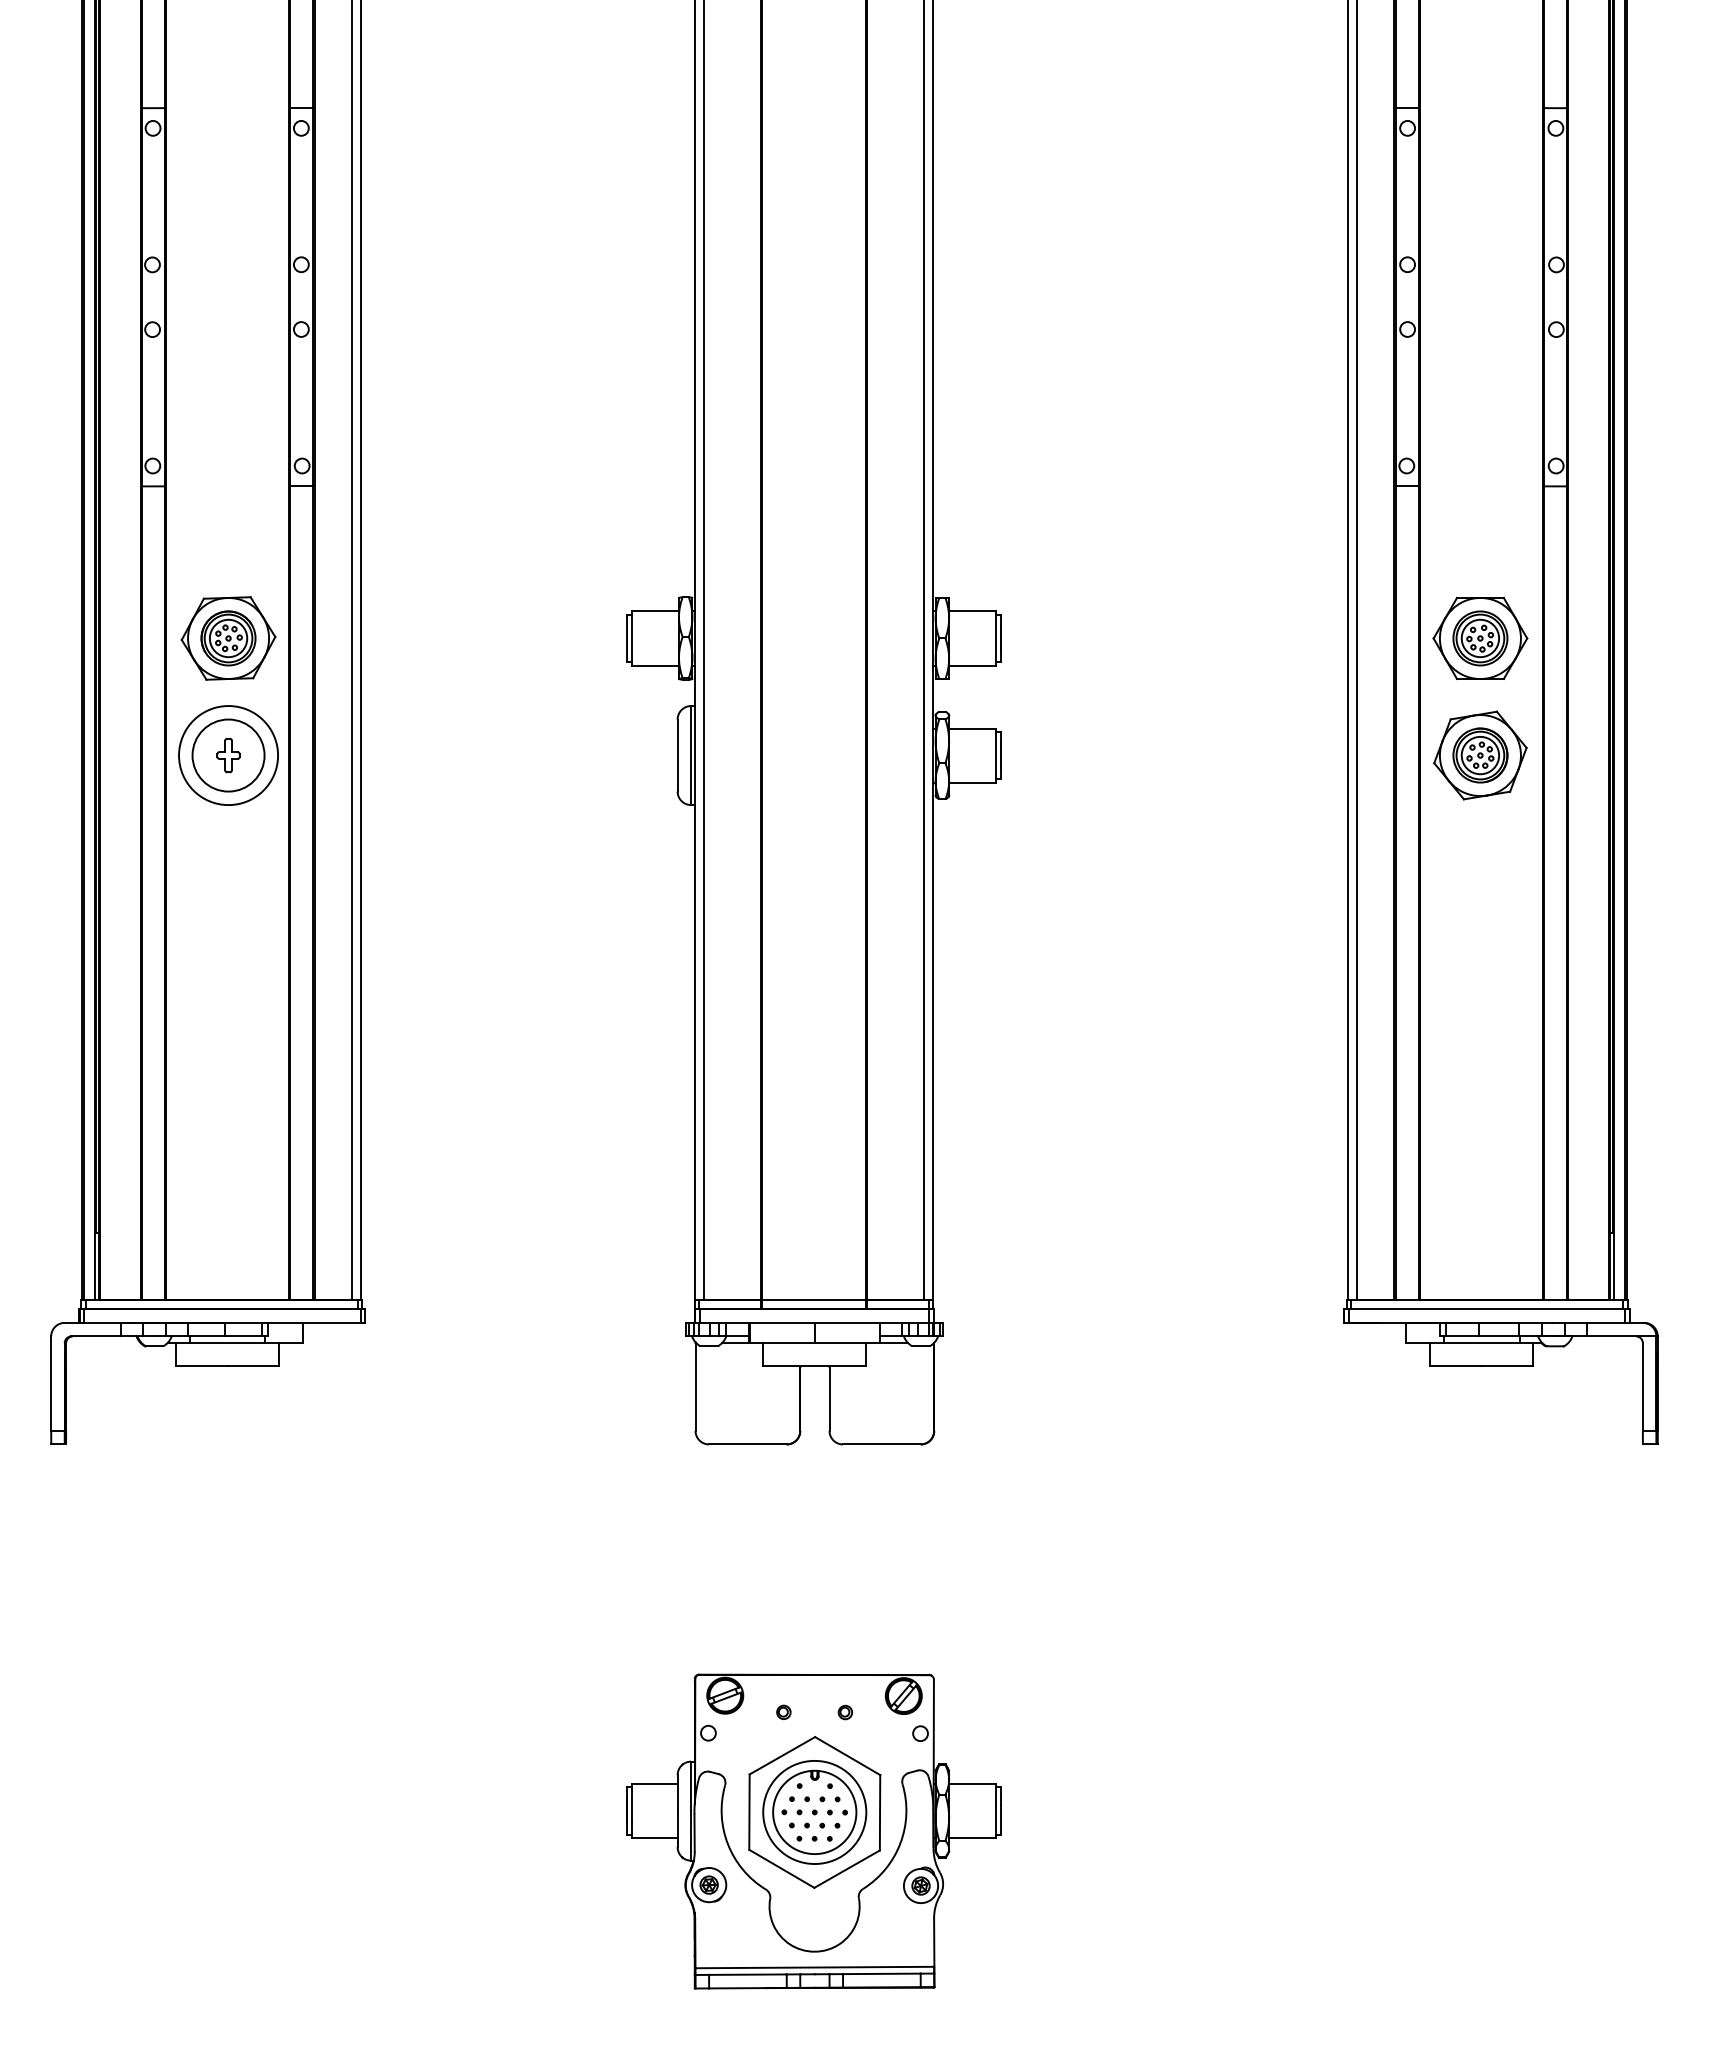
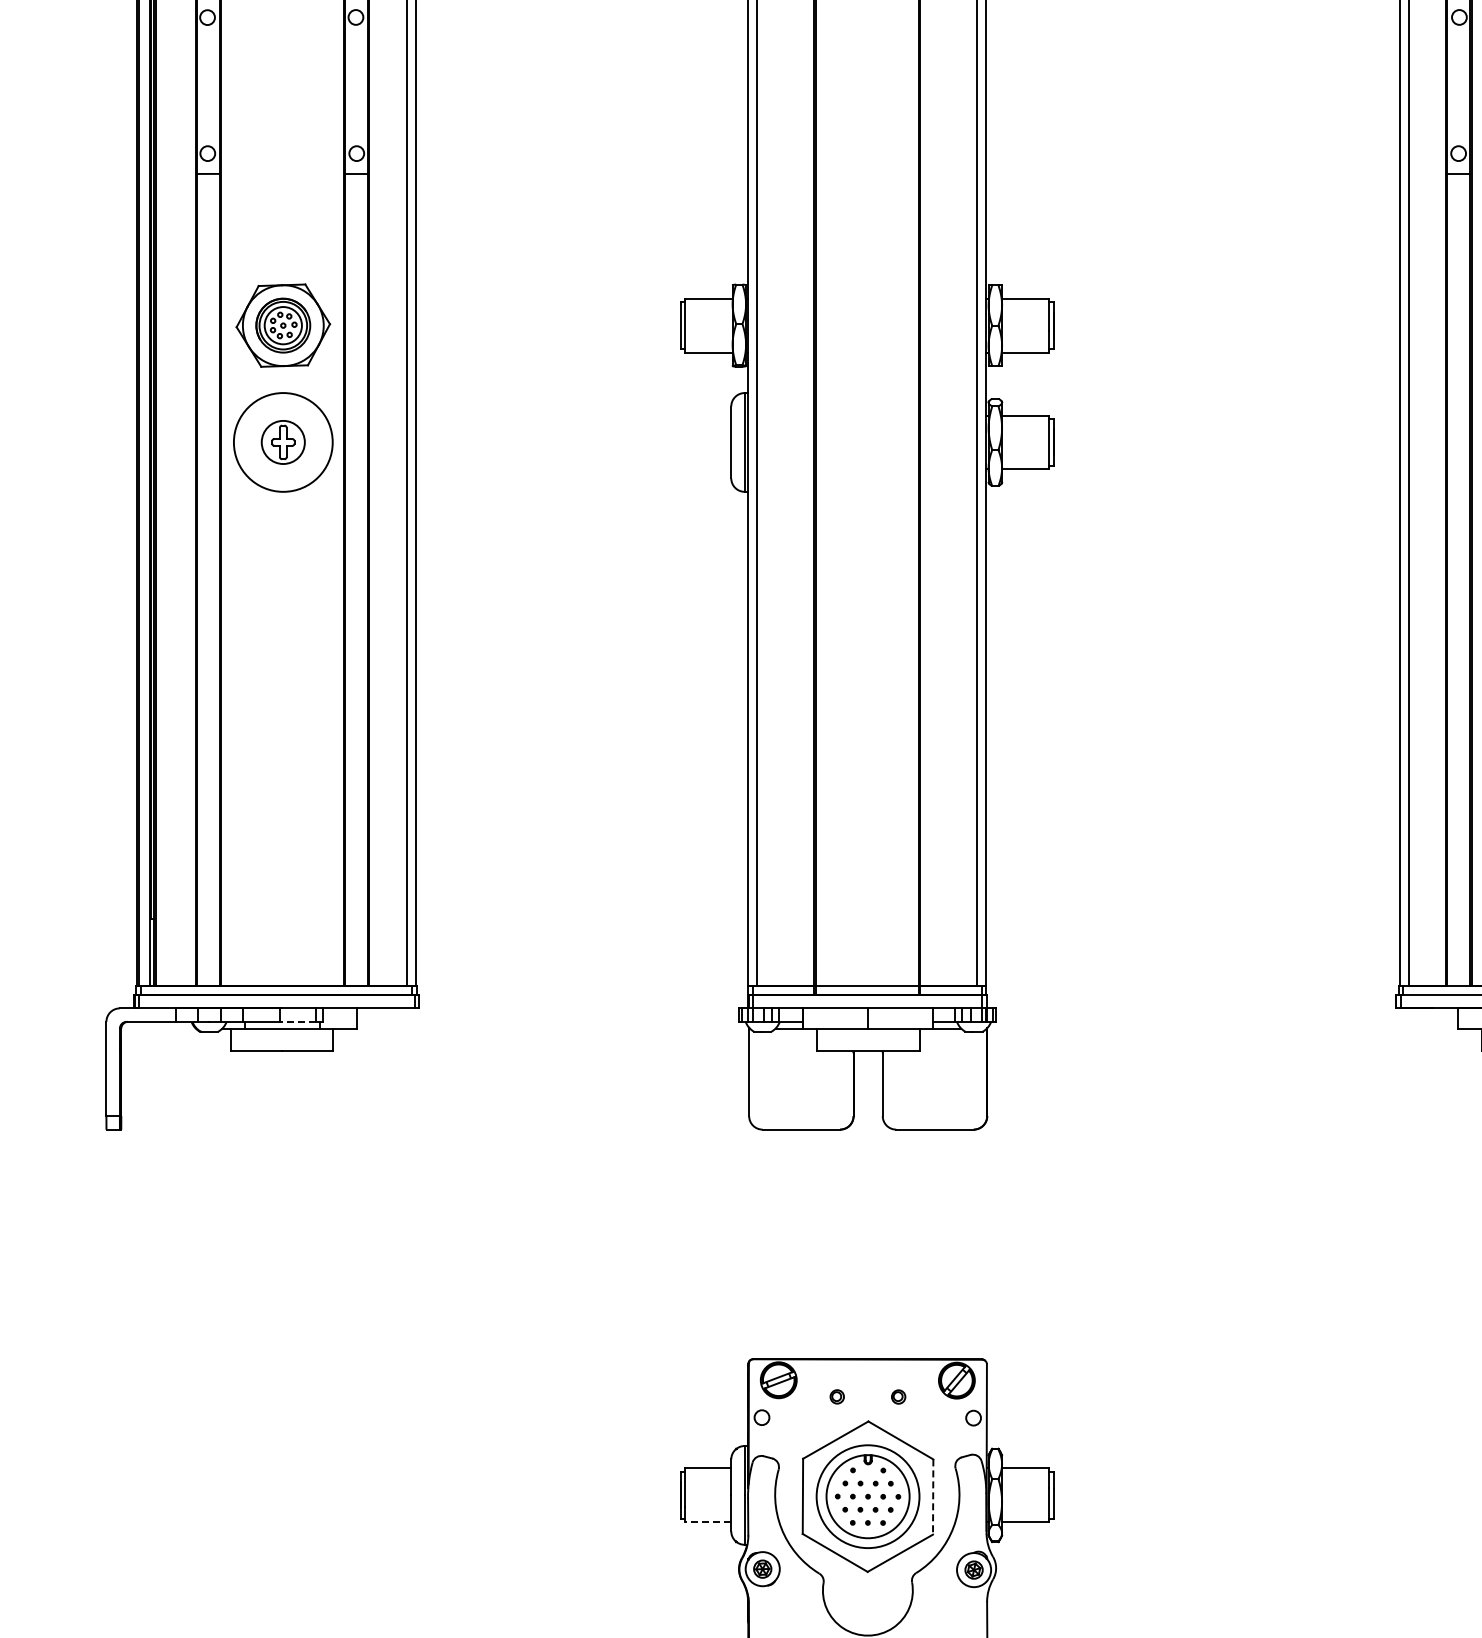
circle: (228, 755) -> (283, 442), size x0.6
line: (243, 1336) -> (298, 1021), solid -> dashed
line: (880, 1812) -> (933, 1496), solid -> dashed
line: (654, 1838) -> (708, 1522), solid -> dashed

